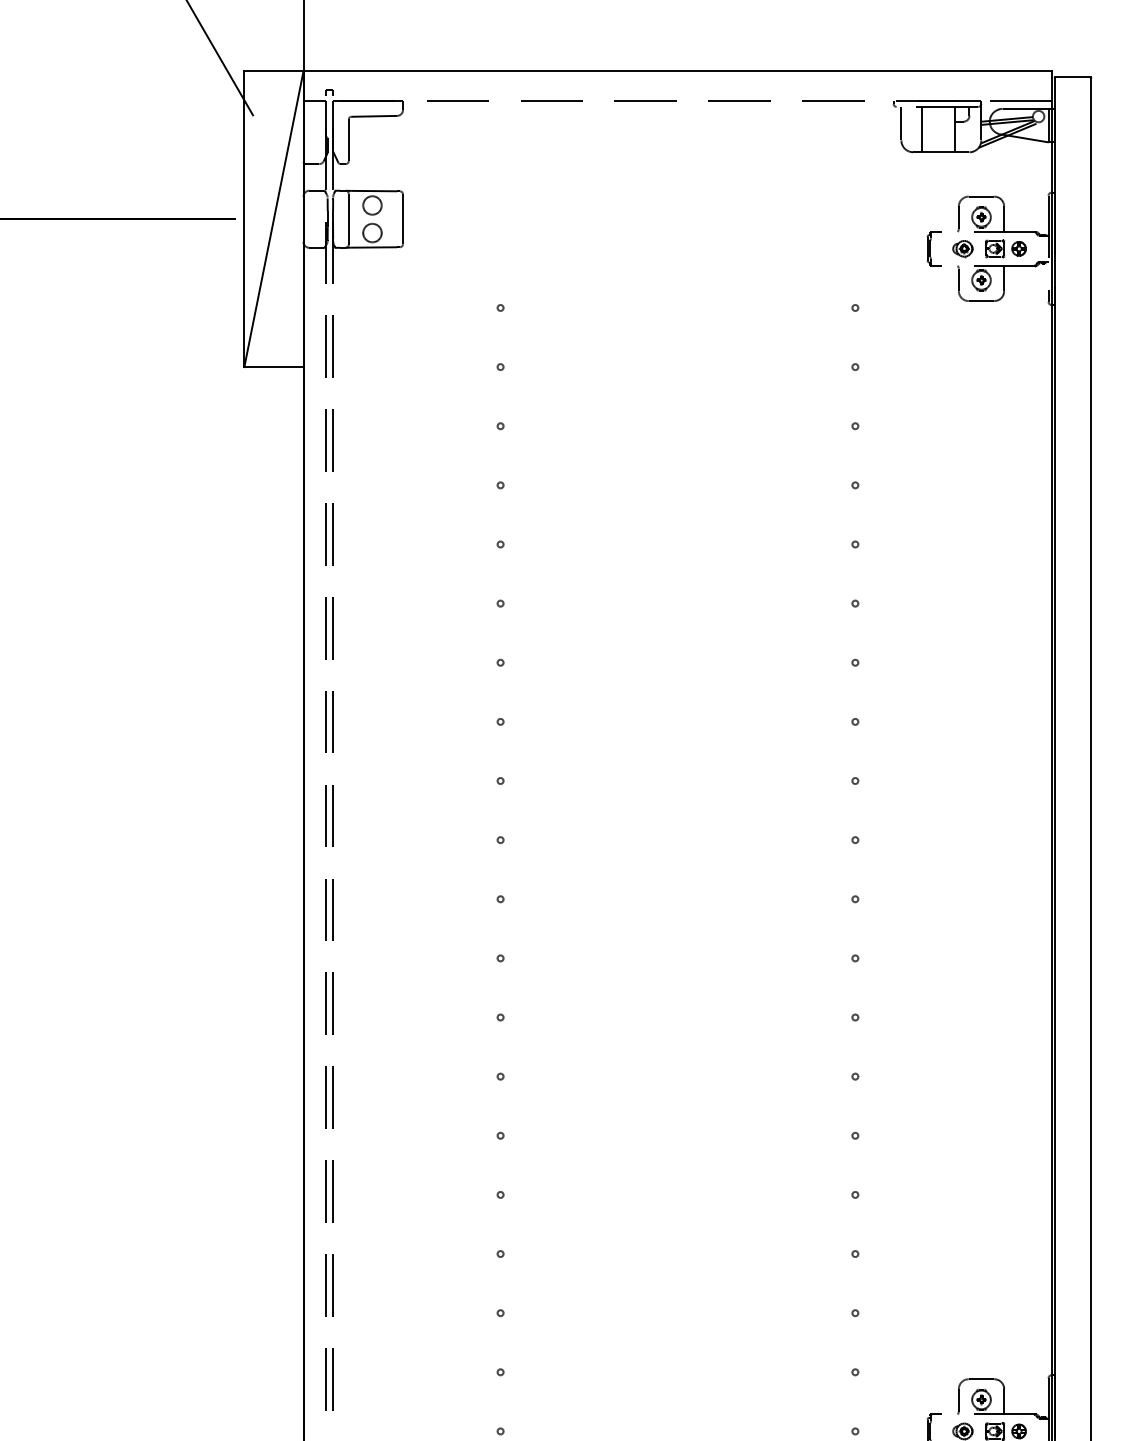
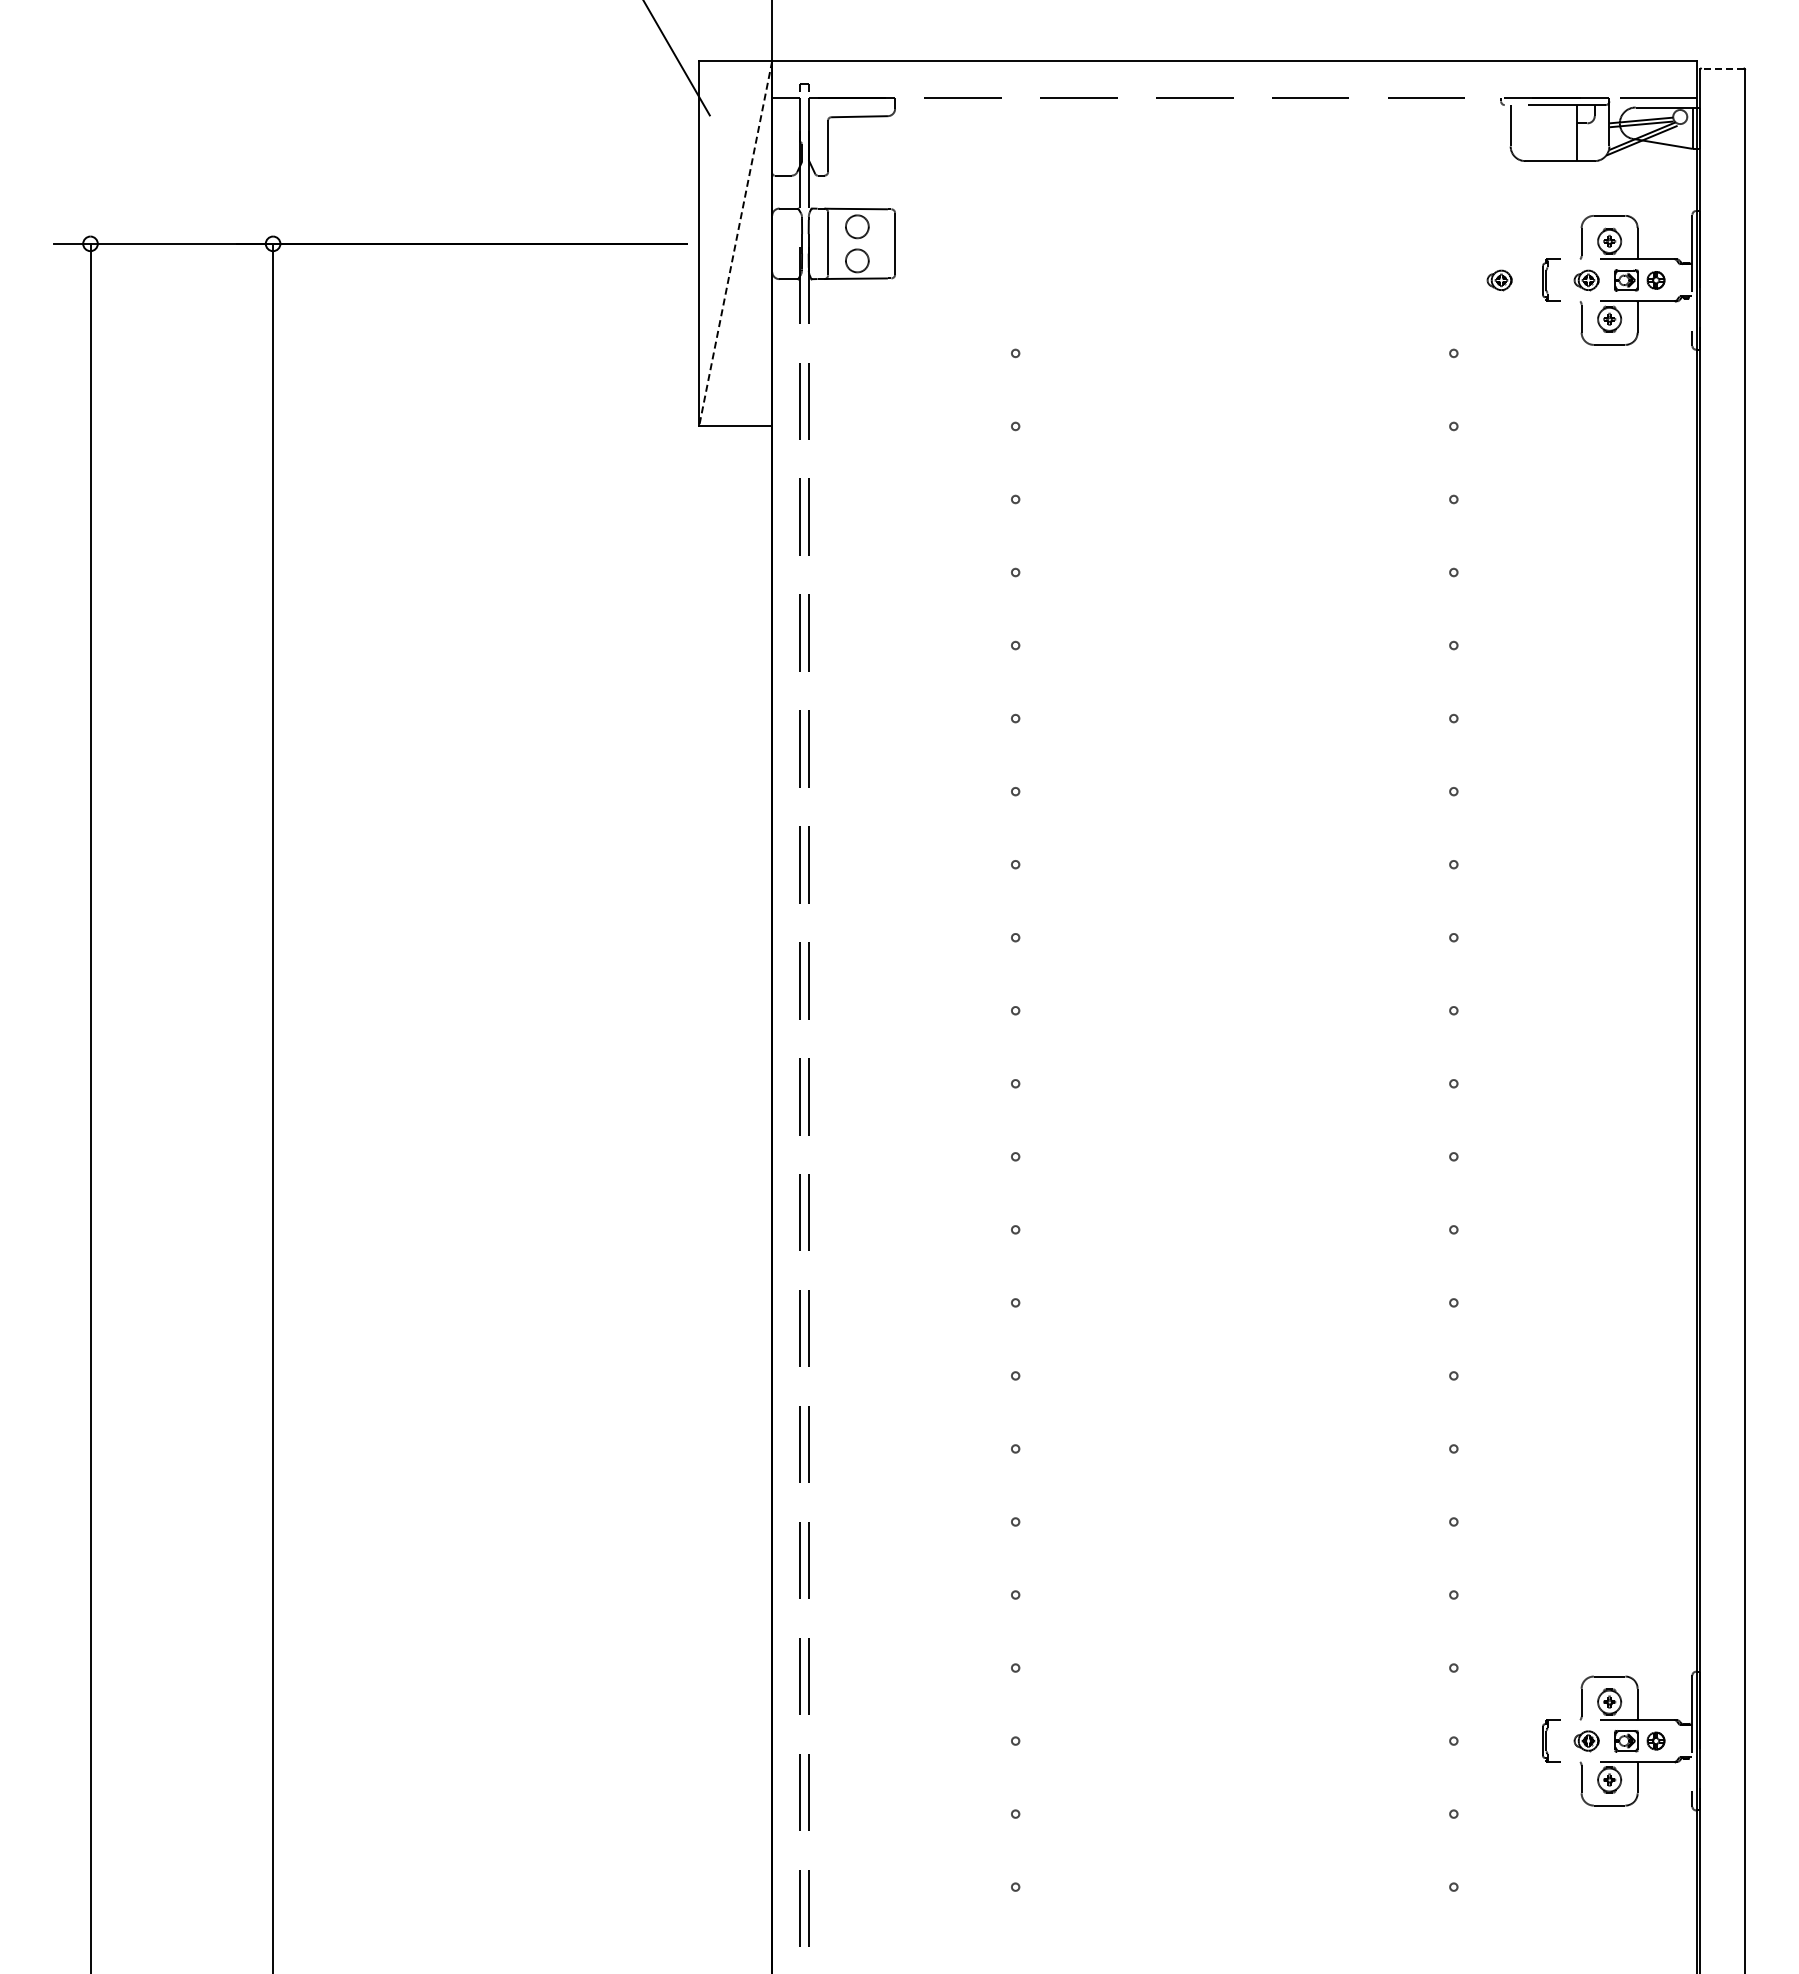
line: (1072, 77) -> (1722, 68), solid -> dashed
line: (922, 129) -> (1536, 133), removed
line: (273, 219) -> (735, 244), solid -> dashed
part: (892, 248) -> (1499, 280), added

